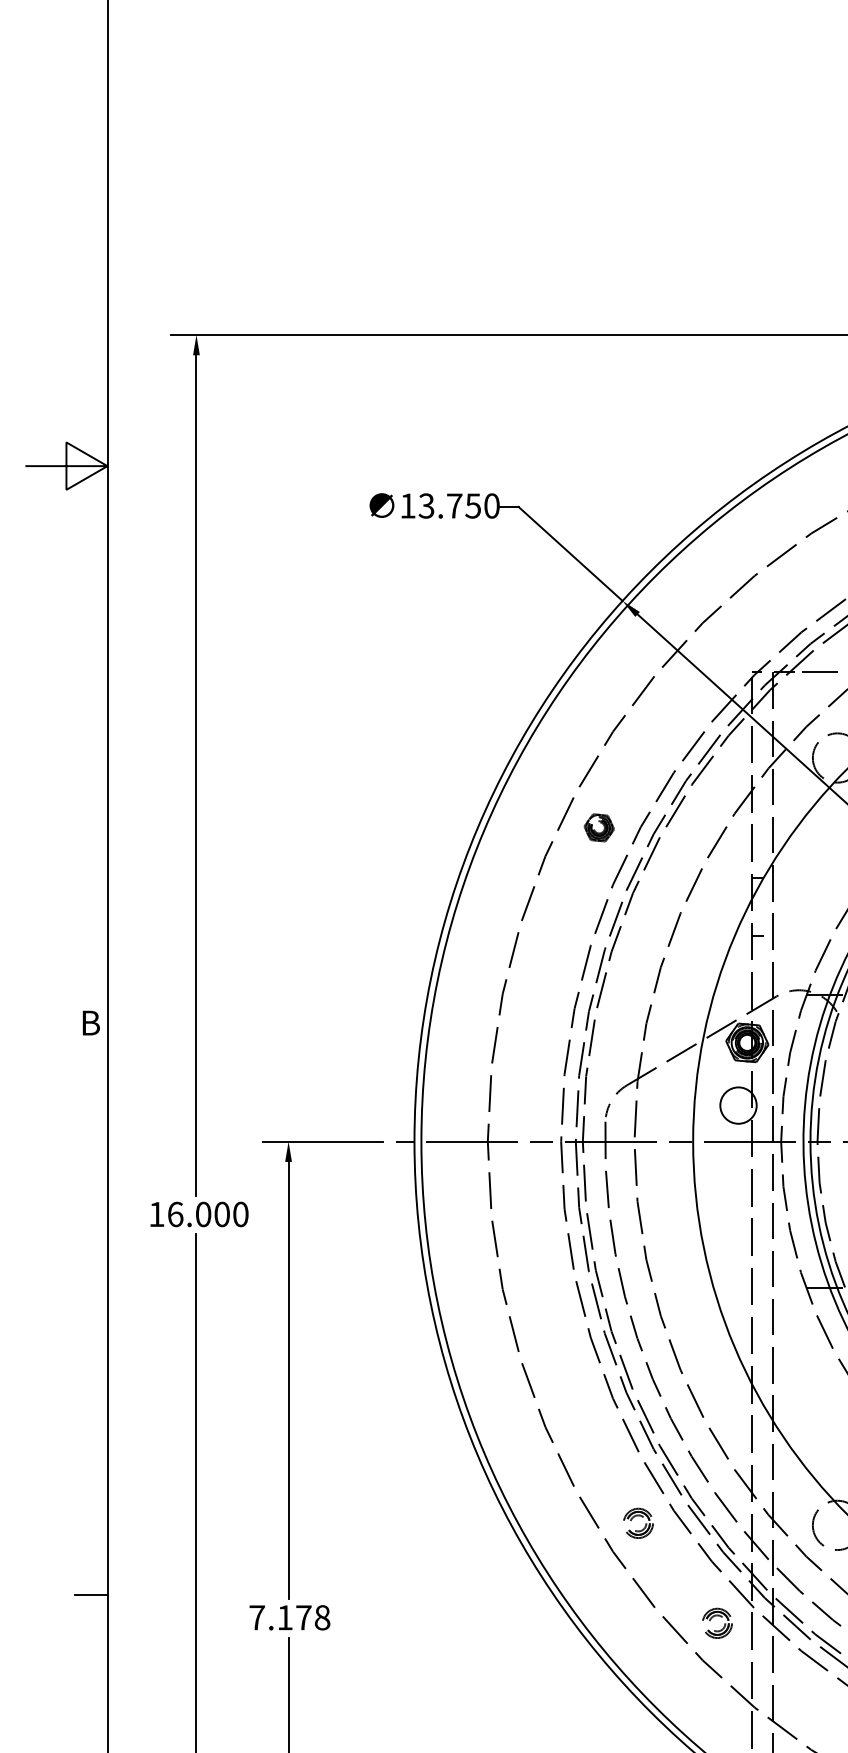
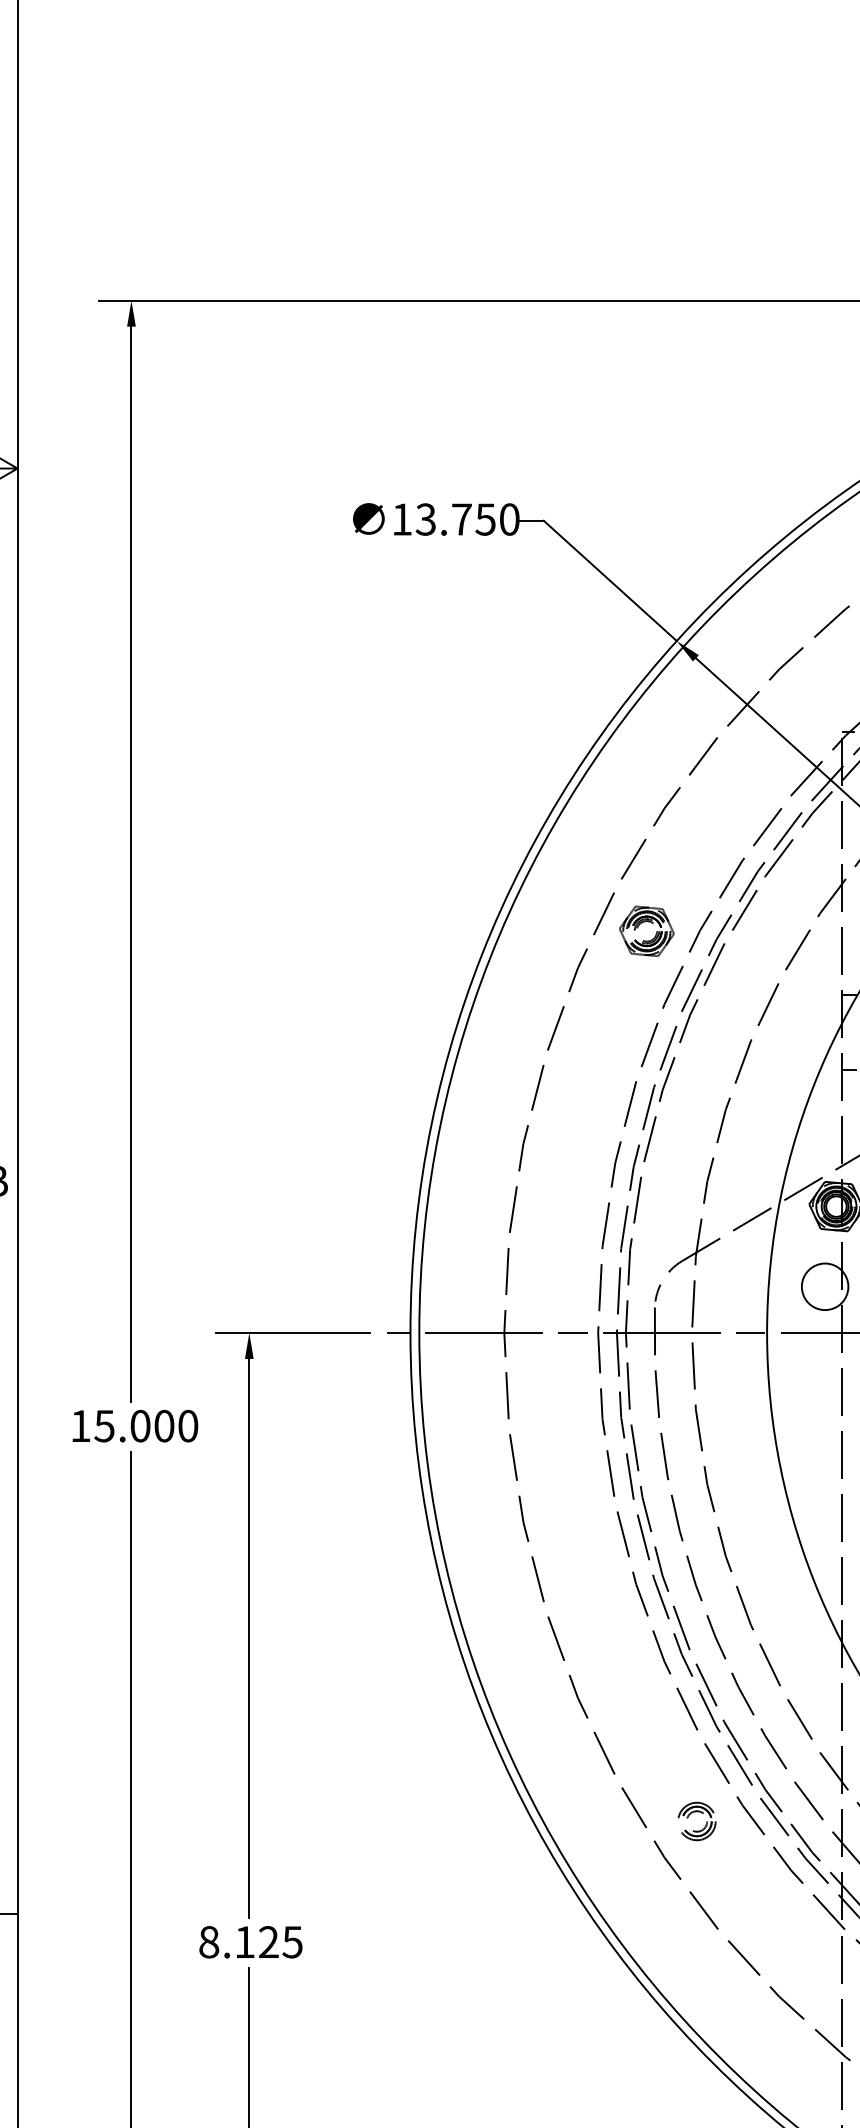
part: (599, 827) -> (647, 930), size x1.43
text: (175, 1214) -> (104, 1426), 16.000 -> 15.000
text: (289, 1617) -> (250, 1941), 7.178 -> 8.125
part: (717, 1622) -> (798, 1948), removed

